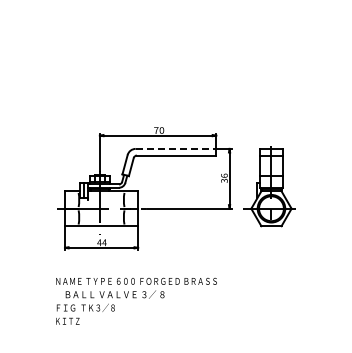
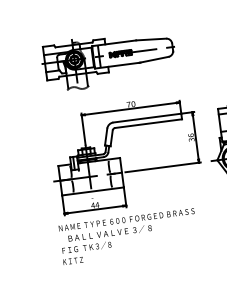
part: (139, 75) -> (108, 60), added
line: (176, 148) -> (147, 117), dashed -> solid
text: (136, 300) -> (128, 235), moved

